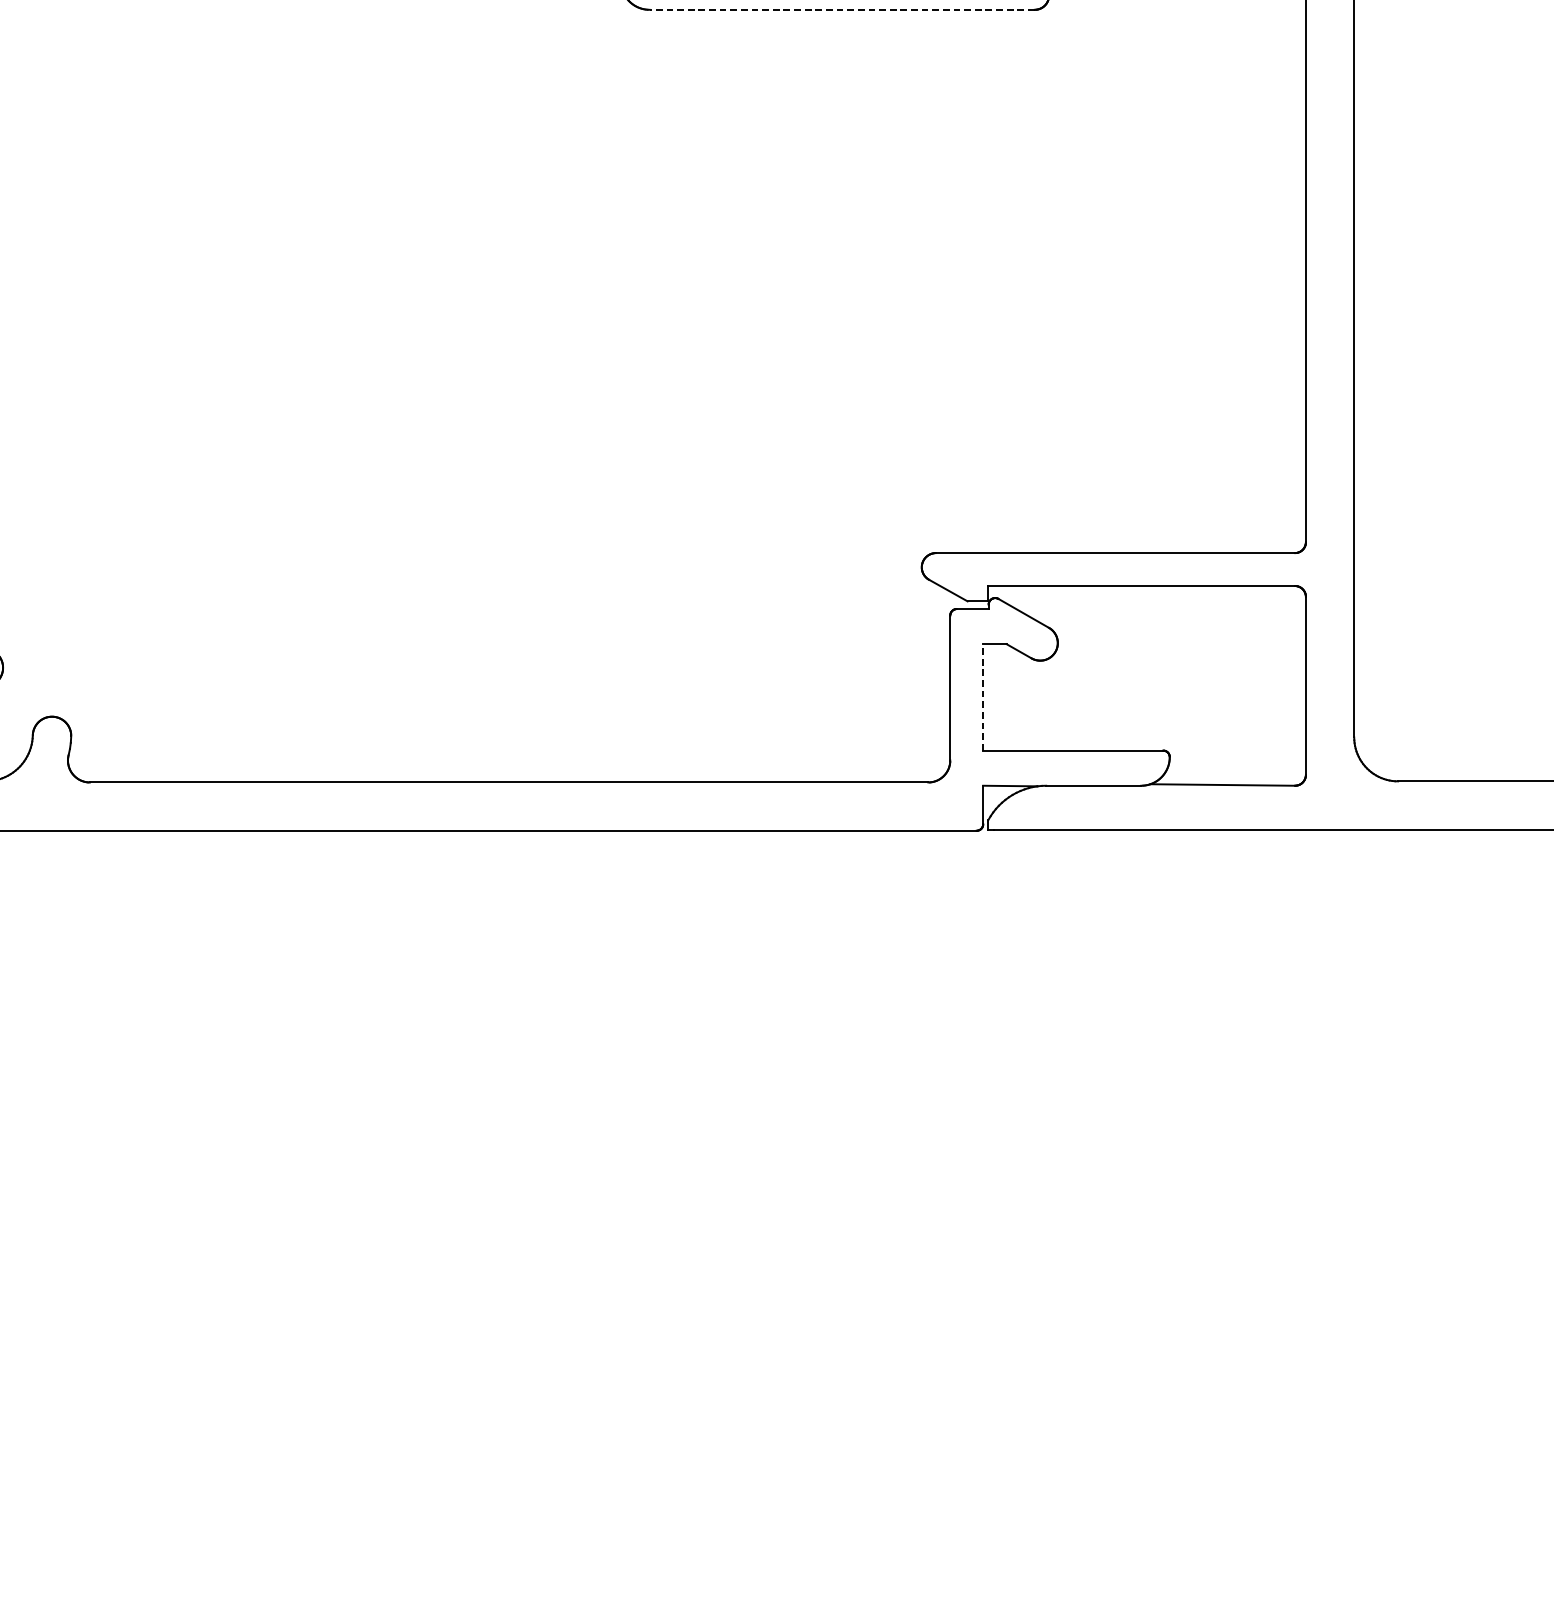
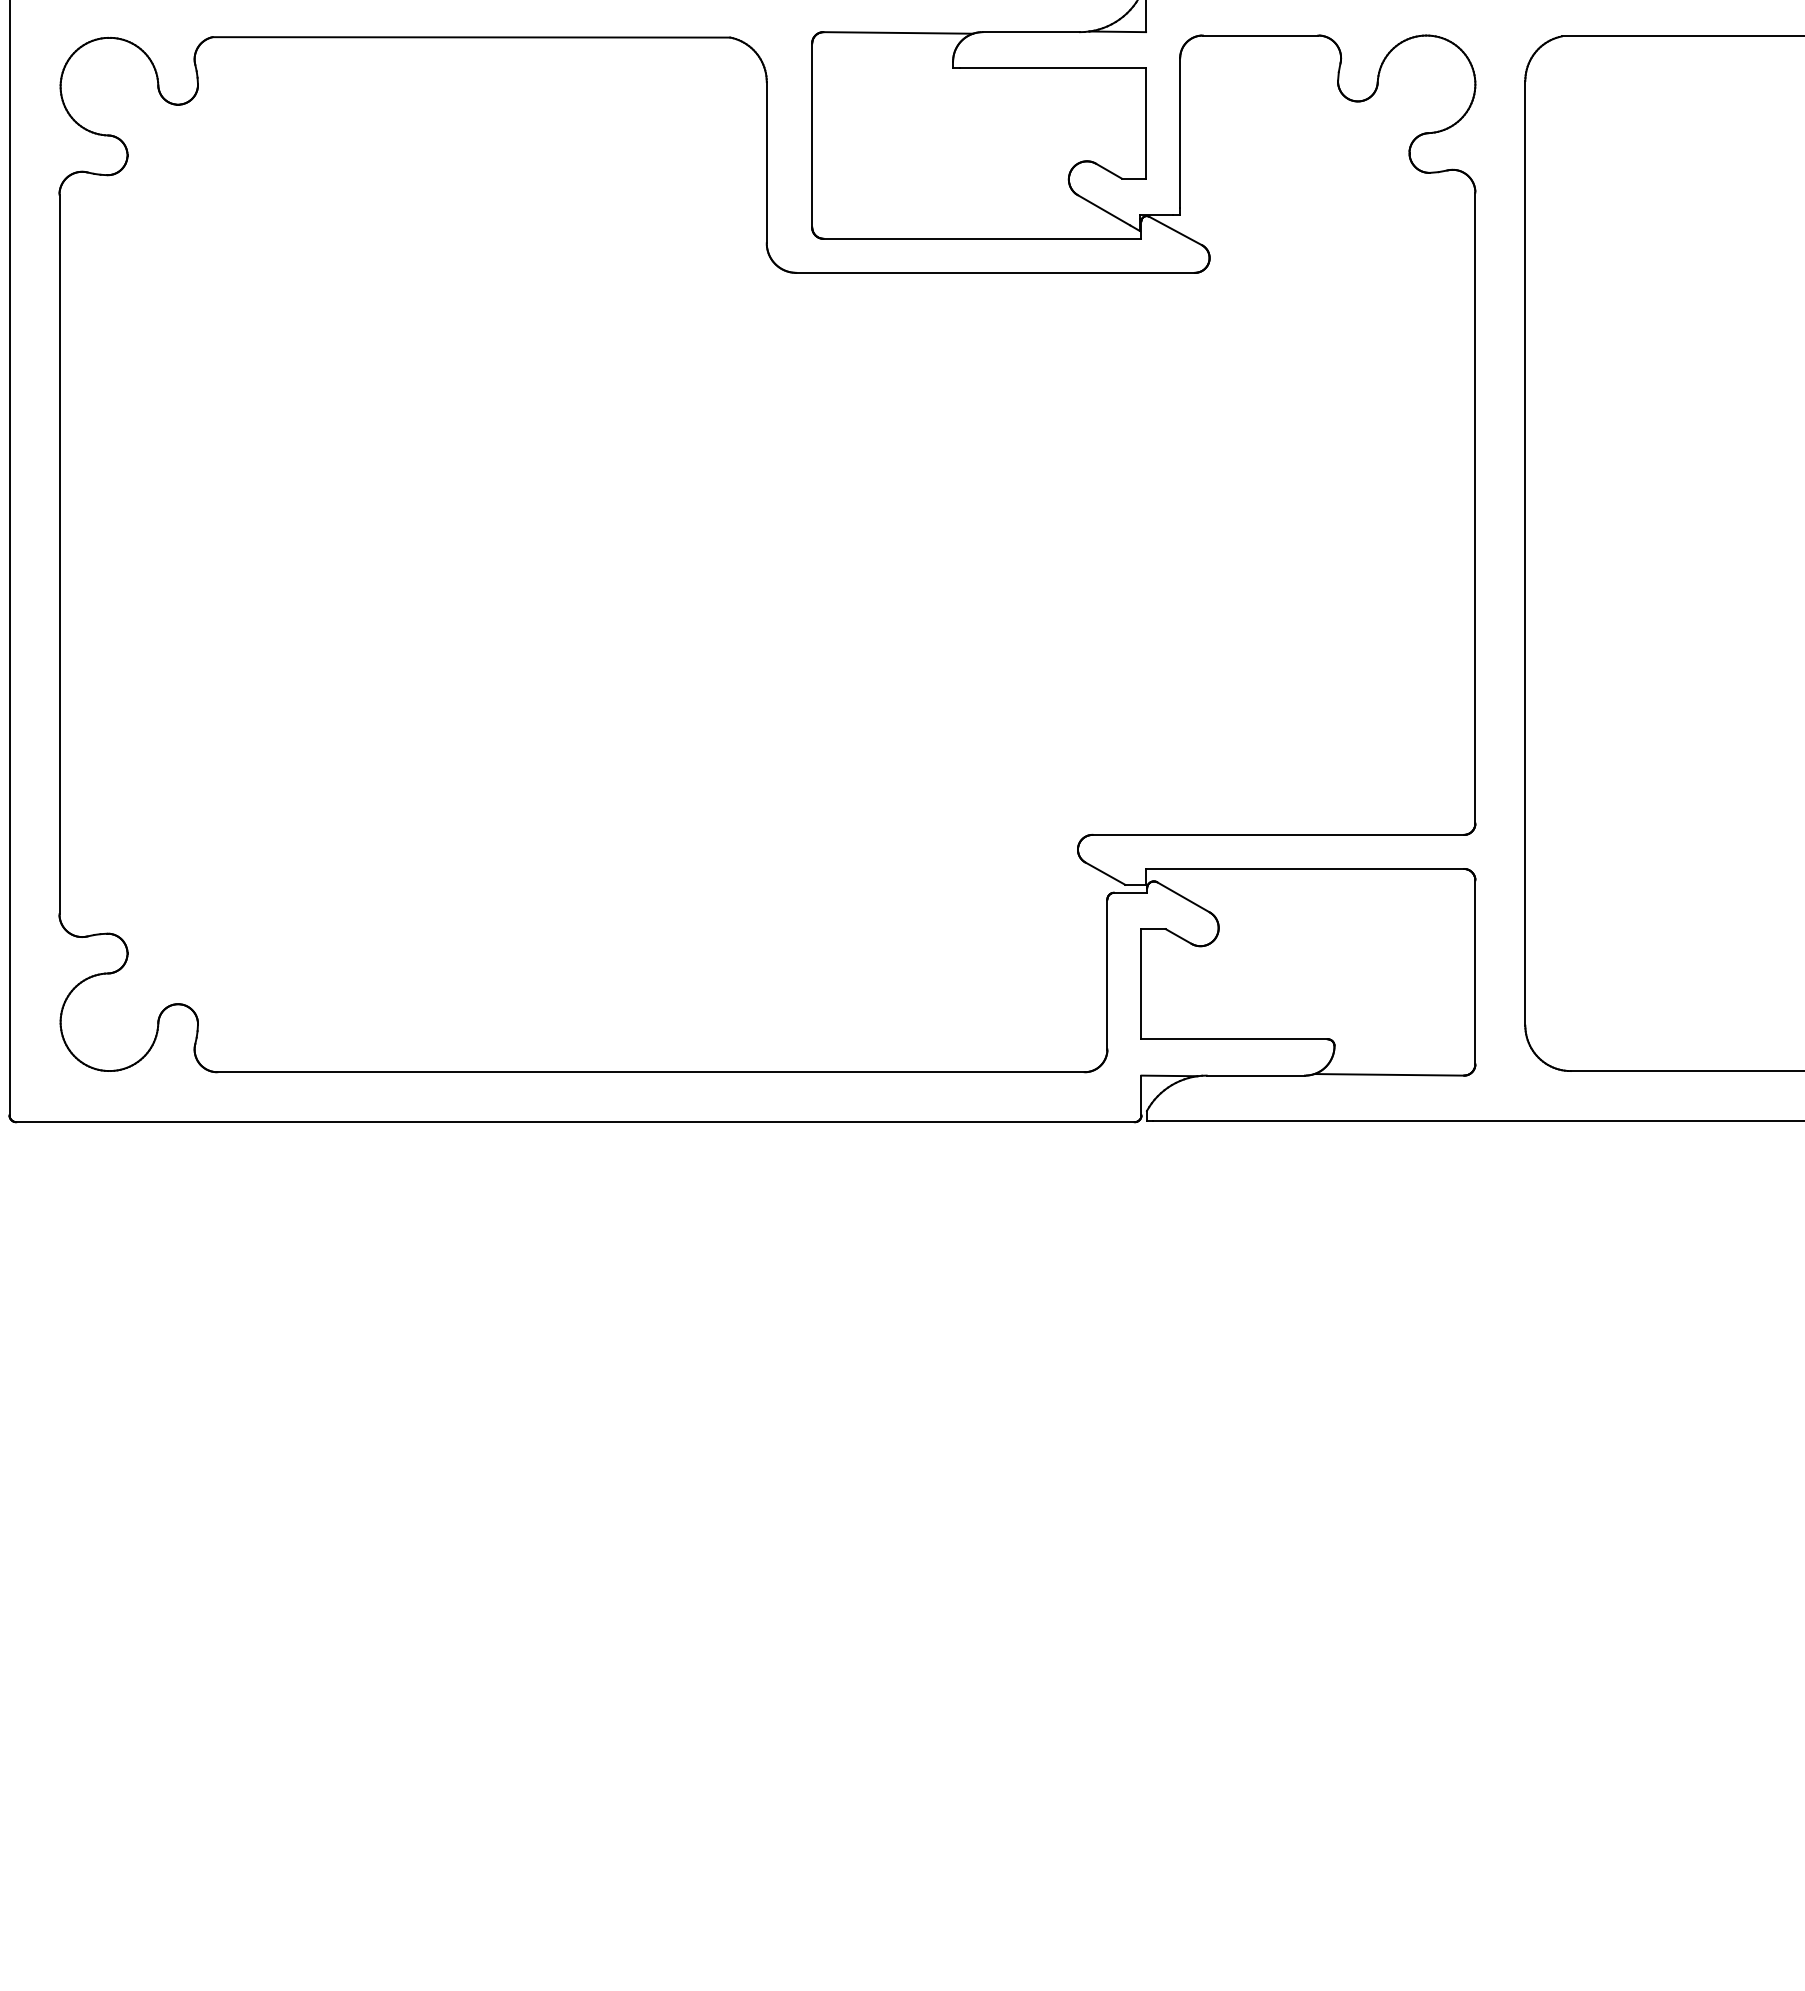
line: (842, 9) -> (995, 272), dashed -> solid
line: (983, 696) -> (1141, 983), dashed -> solid

